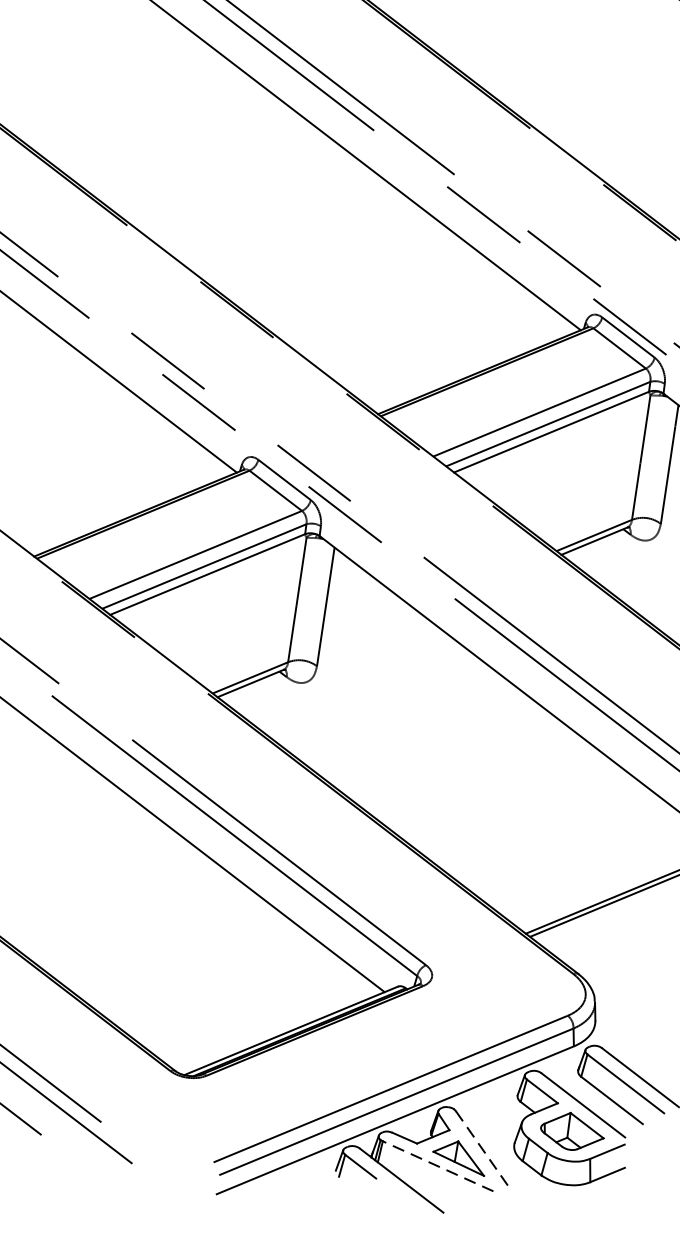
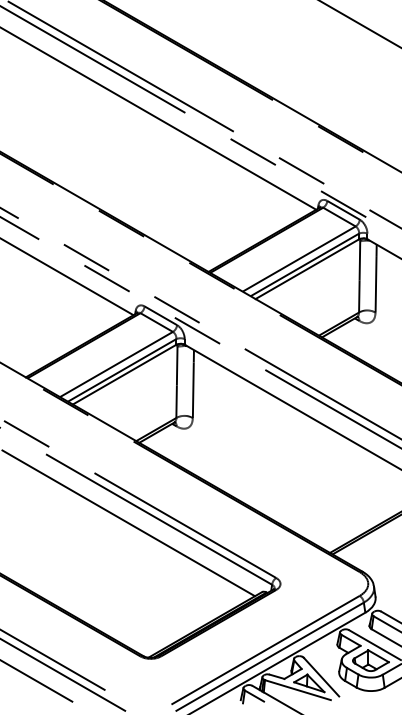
line: (482, 1149) -> (321, 677), dashed -> solid
line: (437, 1166) -> (297, 690), dashed -> solid

